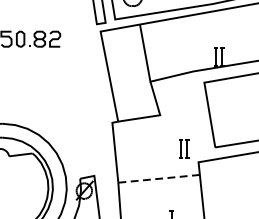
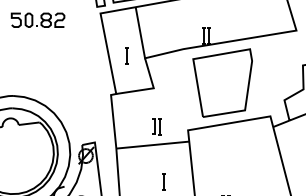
line: (129, 78) -> (126, 55), added
part: (183, 149) -> (156, 126), moved
line: (158, 179) -> (152, 145), dashed -> solid

